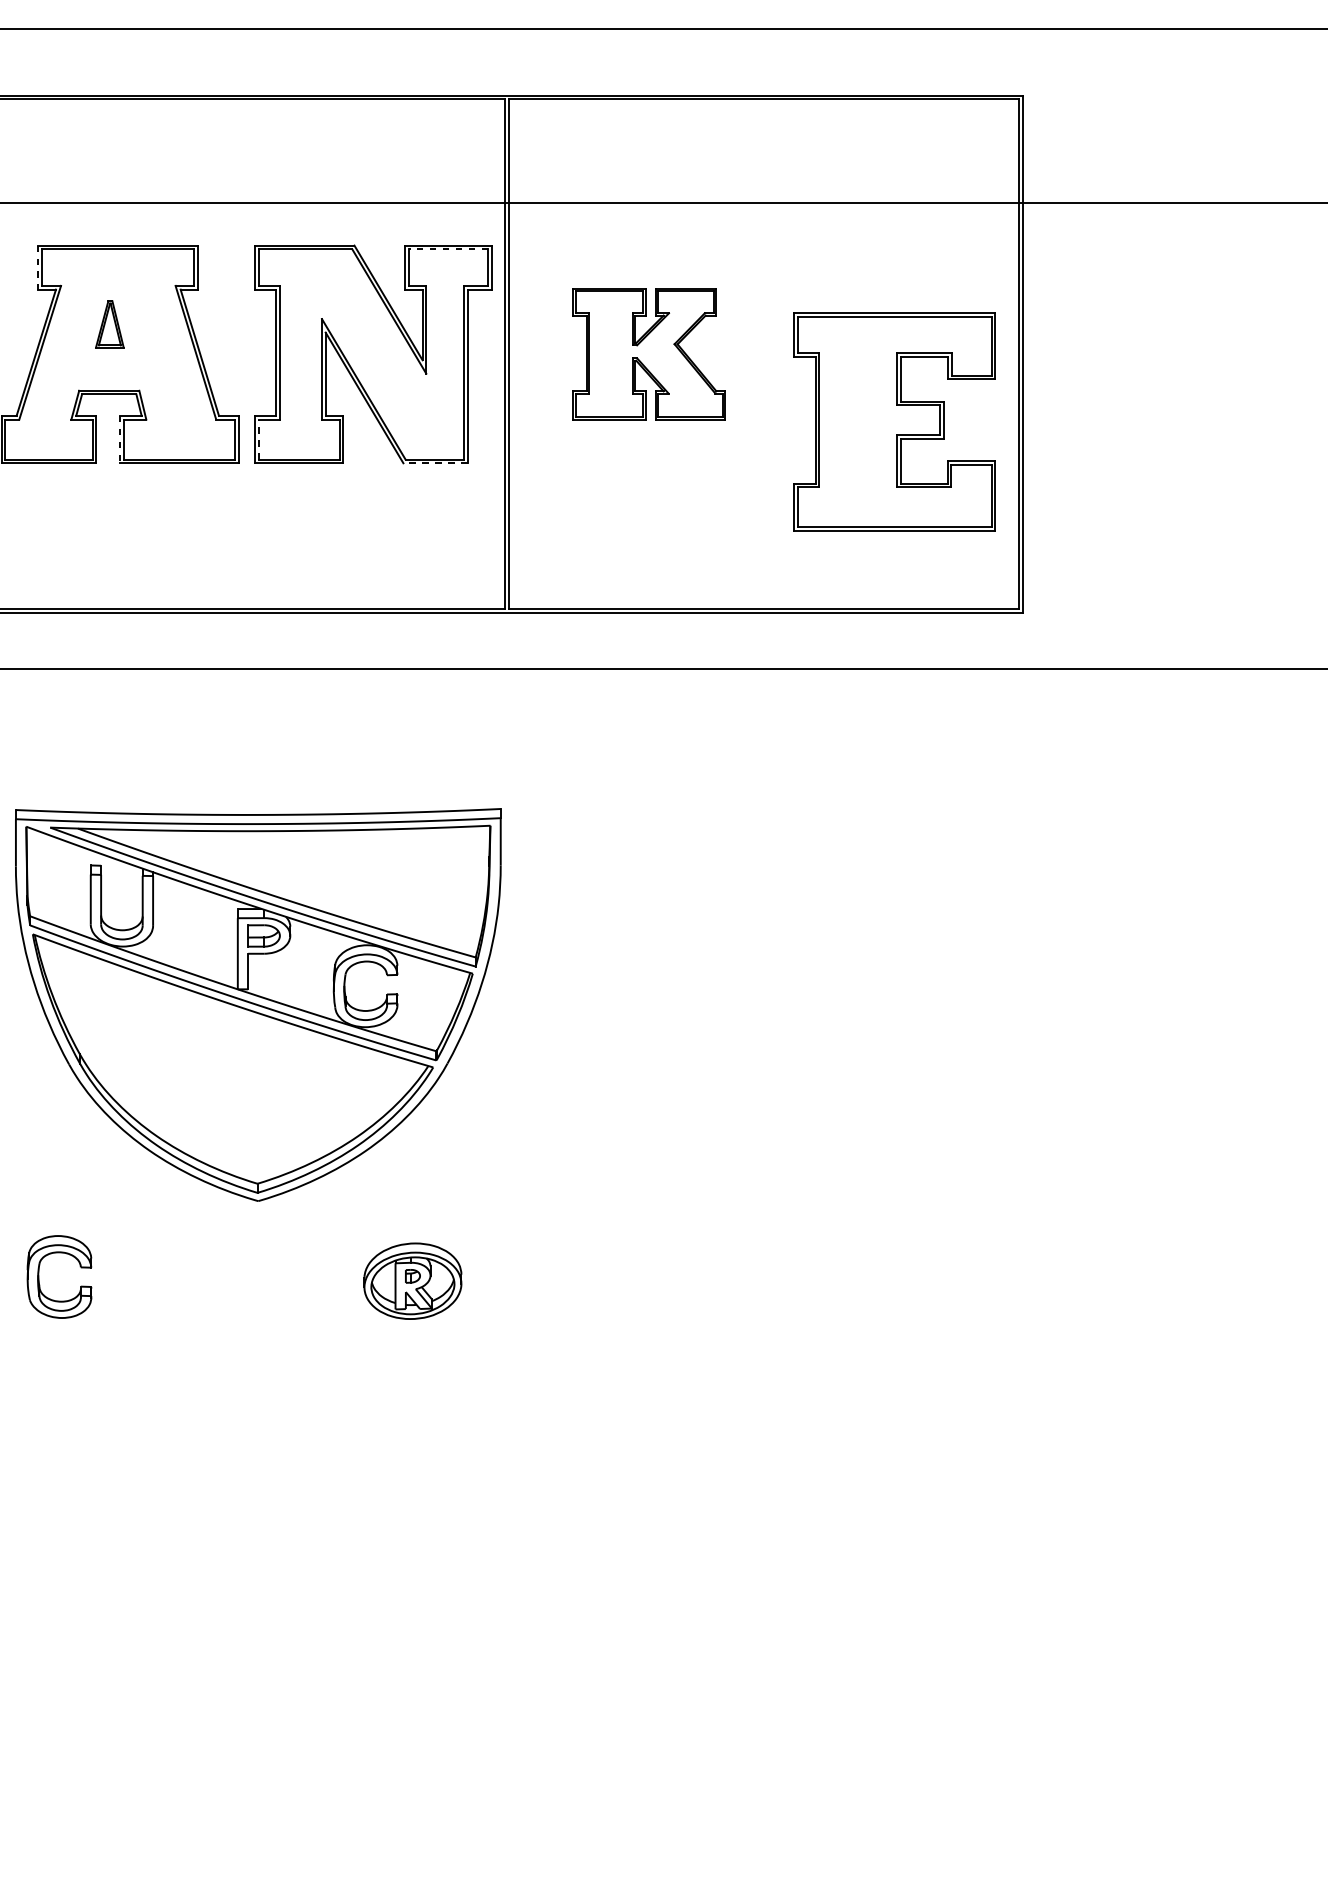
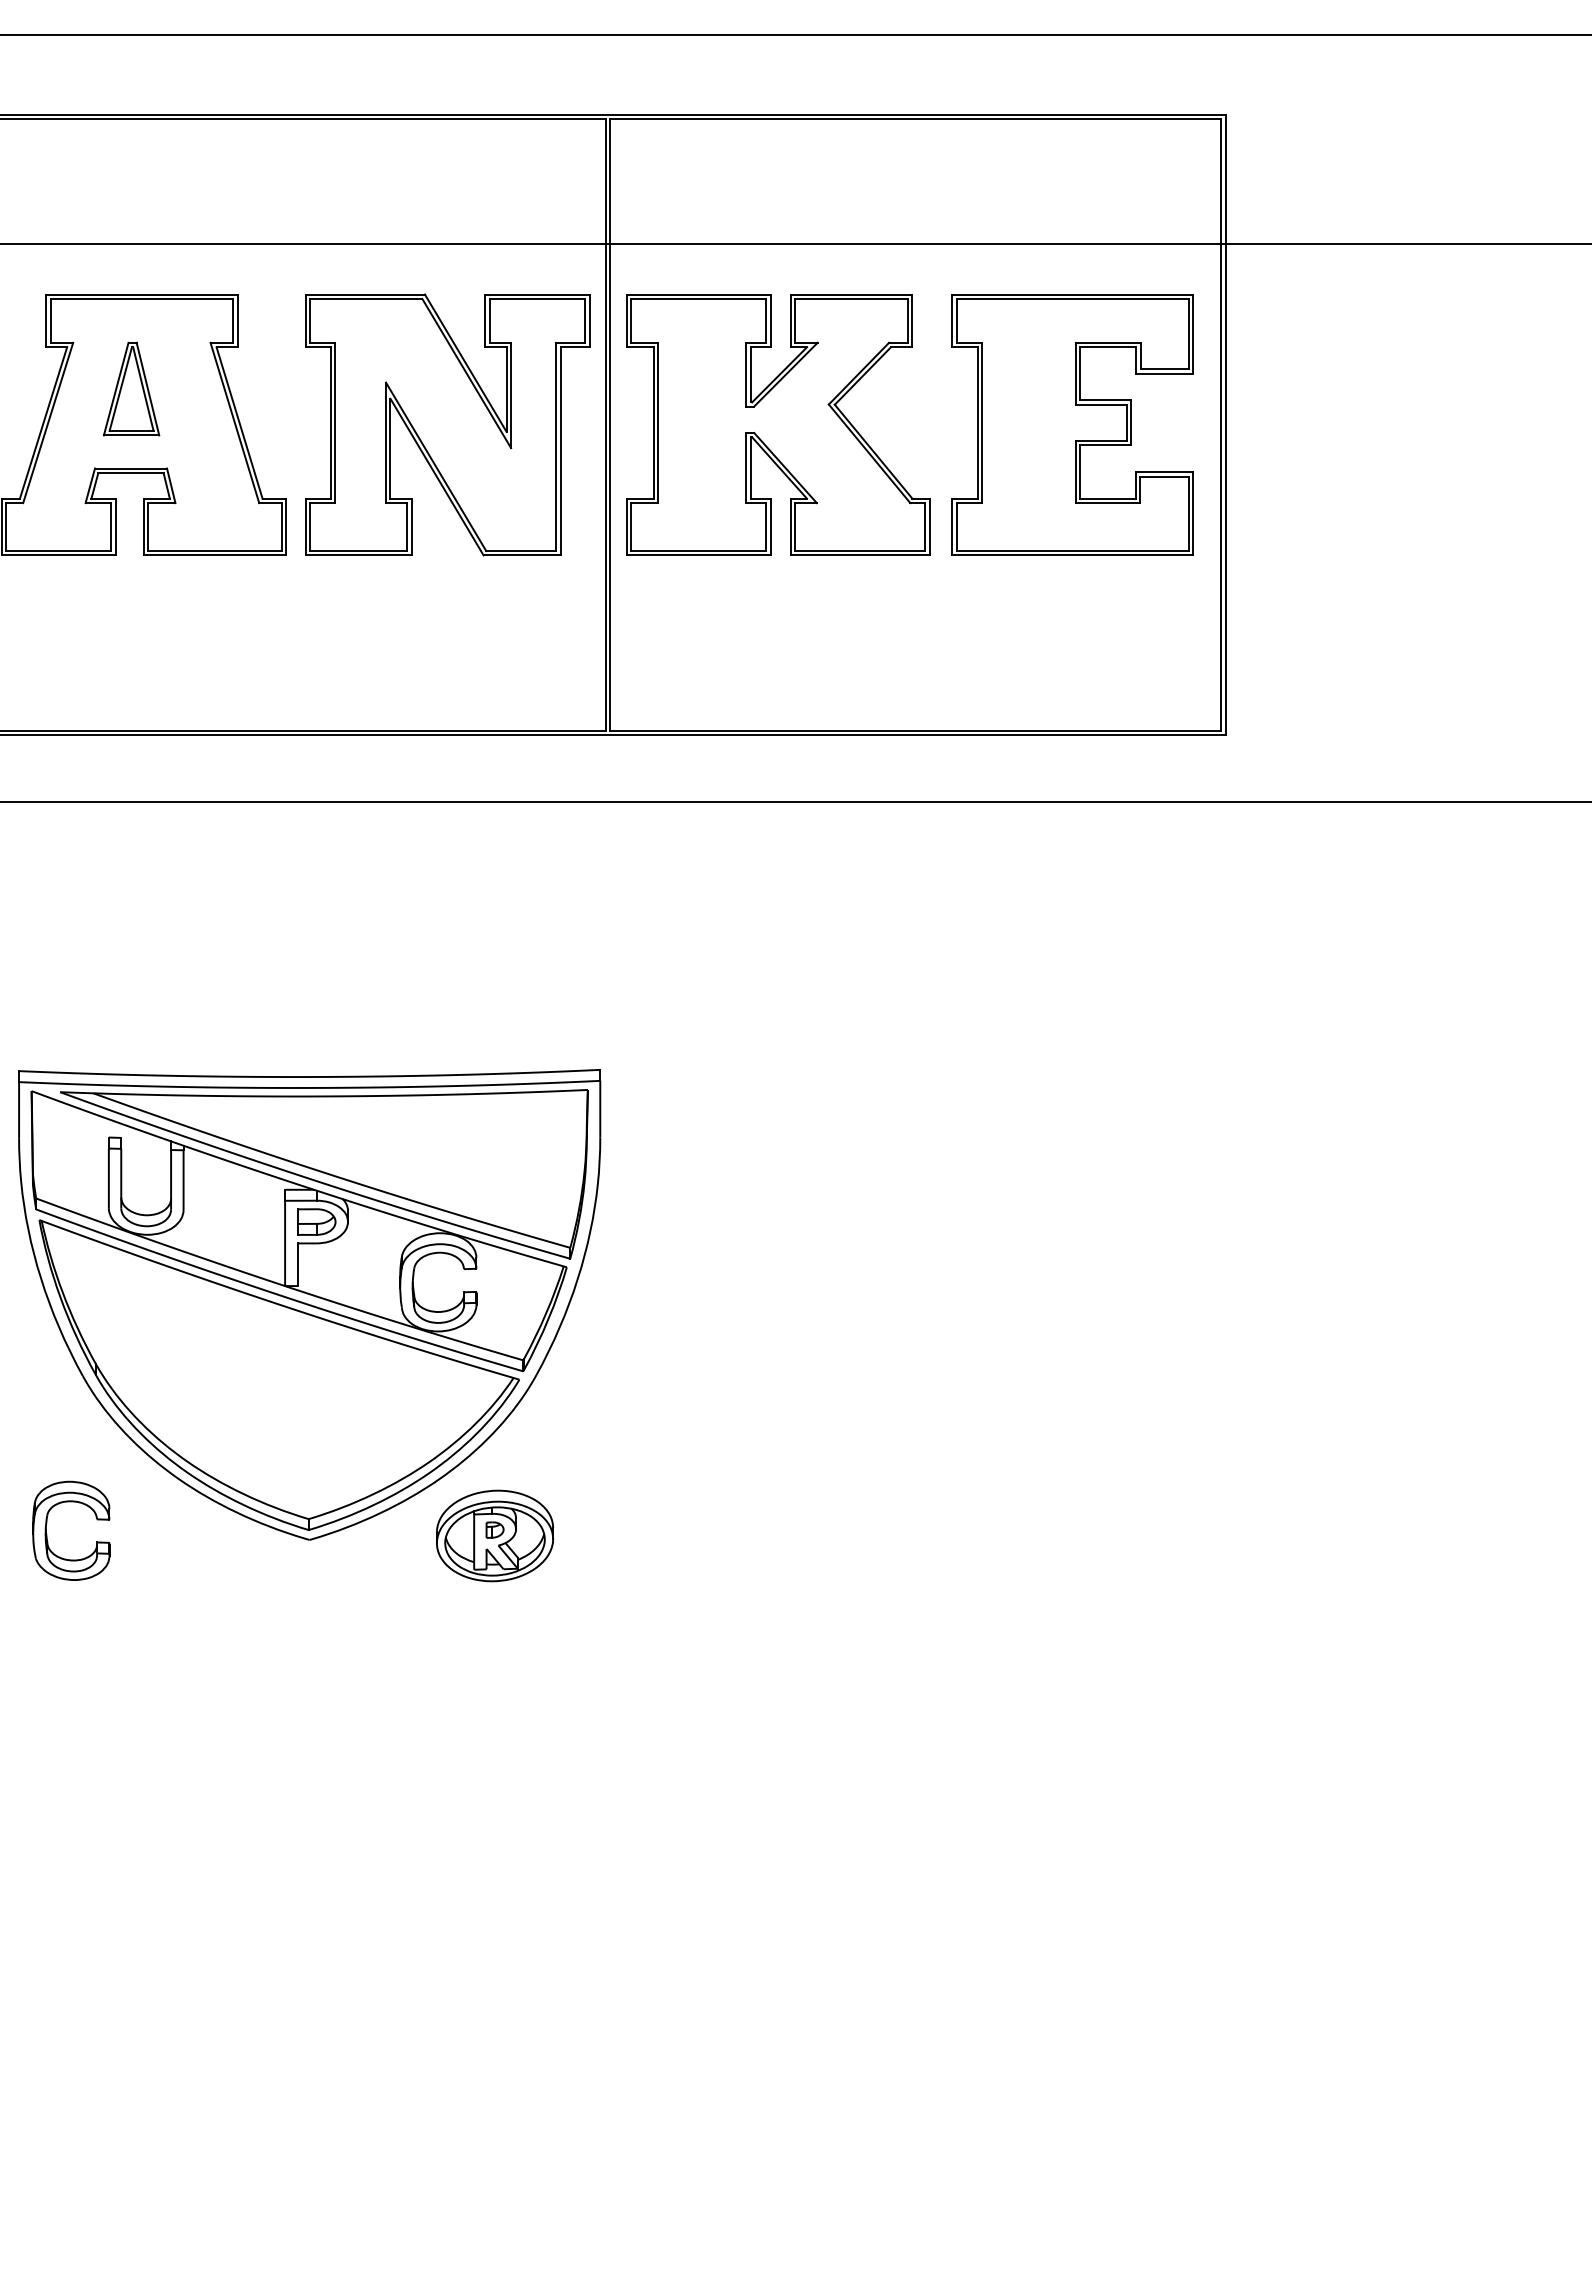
line: (448, 249) -> (537, 299), dashed -> solid
line: (38, 268) -> (46, 321), dashed -> solid
part: (109, 324) -> (131, 388), size x1.67
part: (649, 354) -> (778, 424), size x1.67
part: (894, 421) -> (1072, 424), moved
line: (119, 439) -> (143, 527), dashed -> solid
line: (258, 439) -> (310, 527), dashed -> solid
line: (435, 463) -> (521, 555), dashed -> solid
part: (258, 1004) -> (309, 1304), moved

